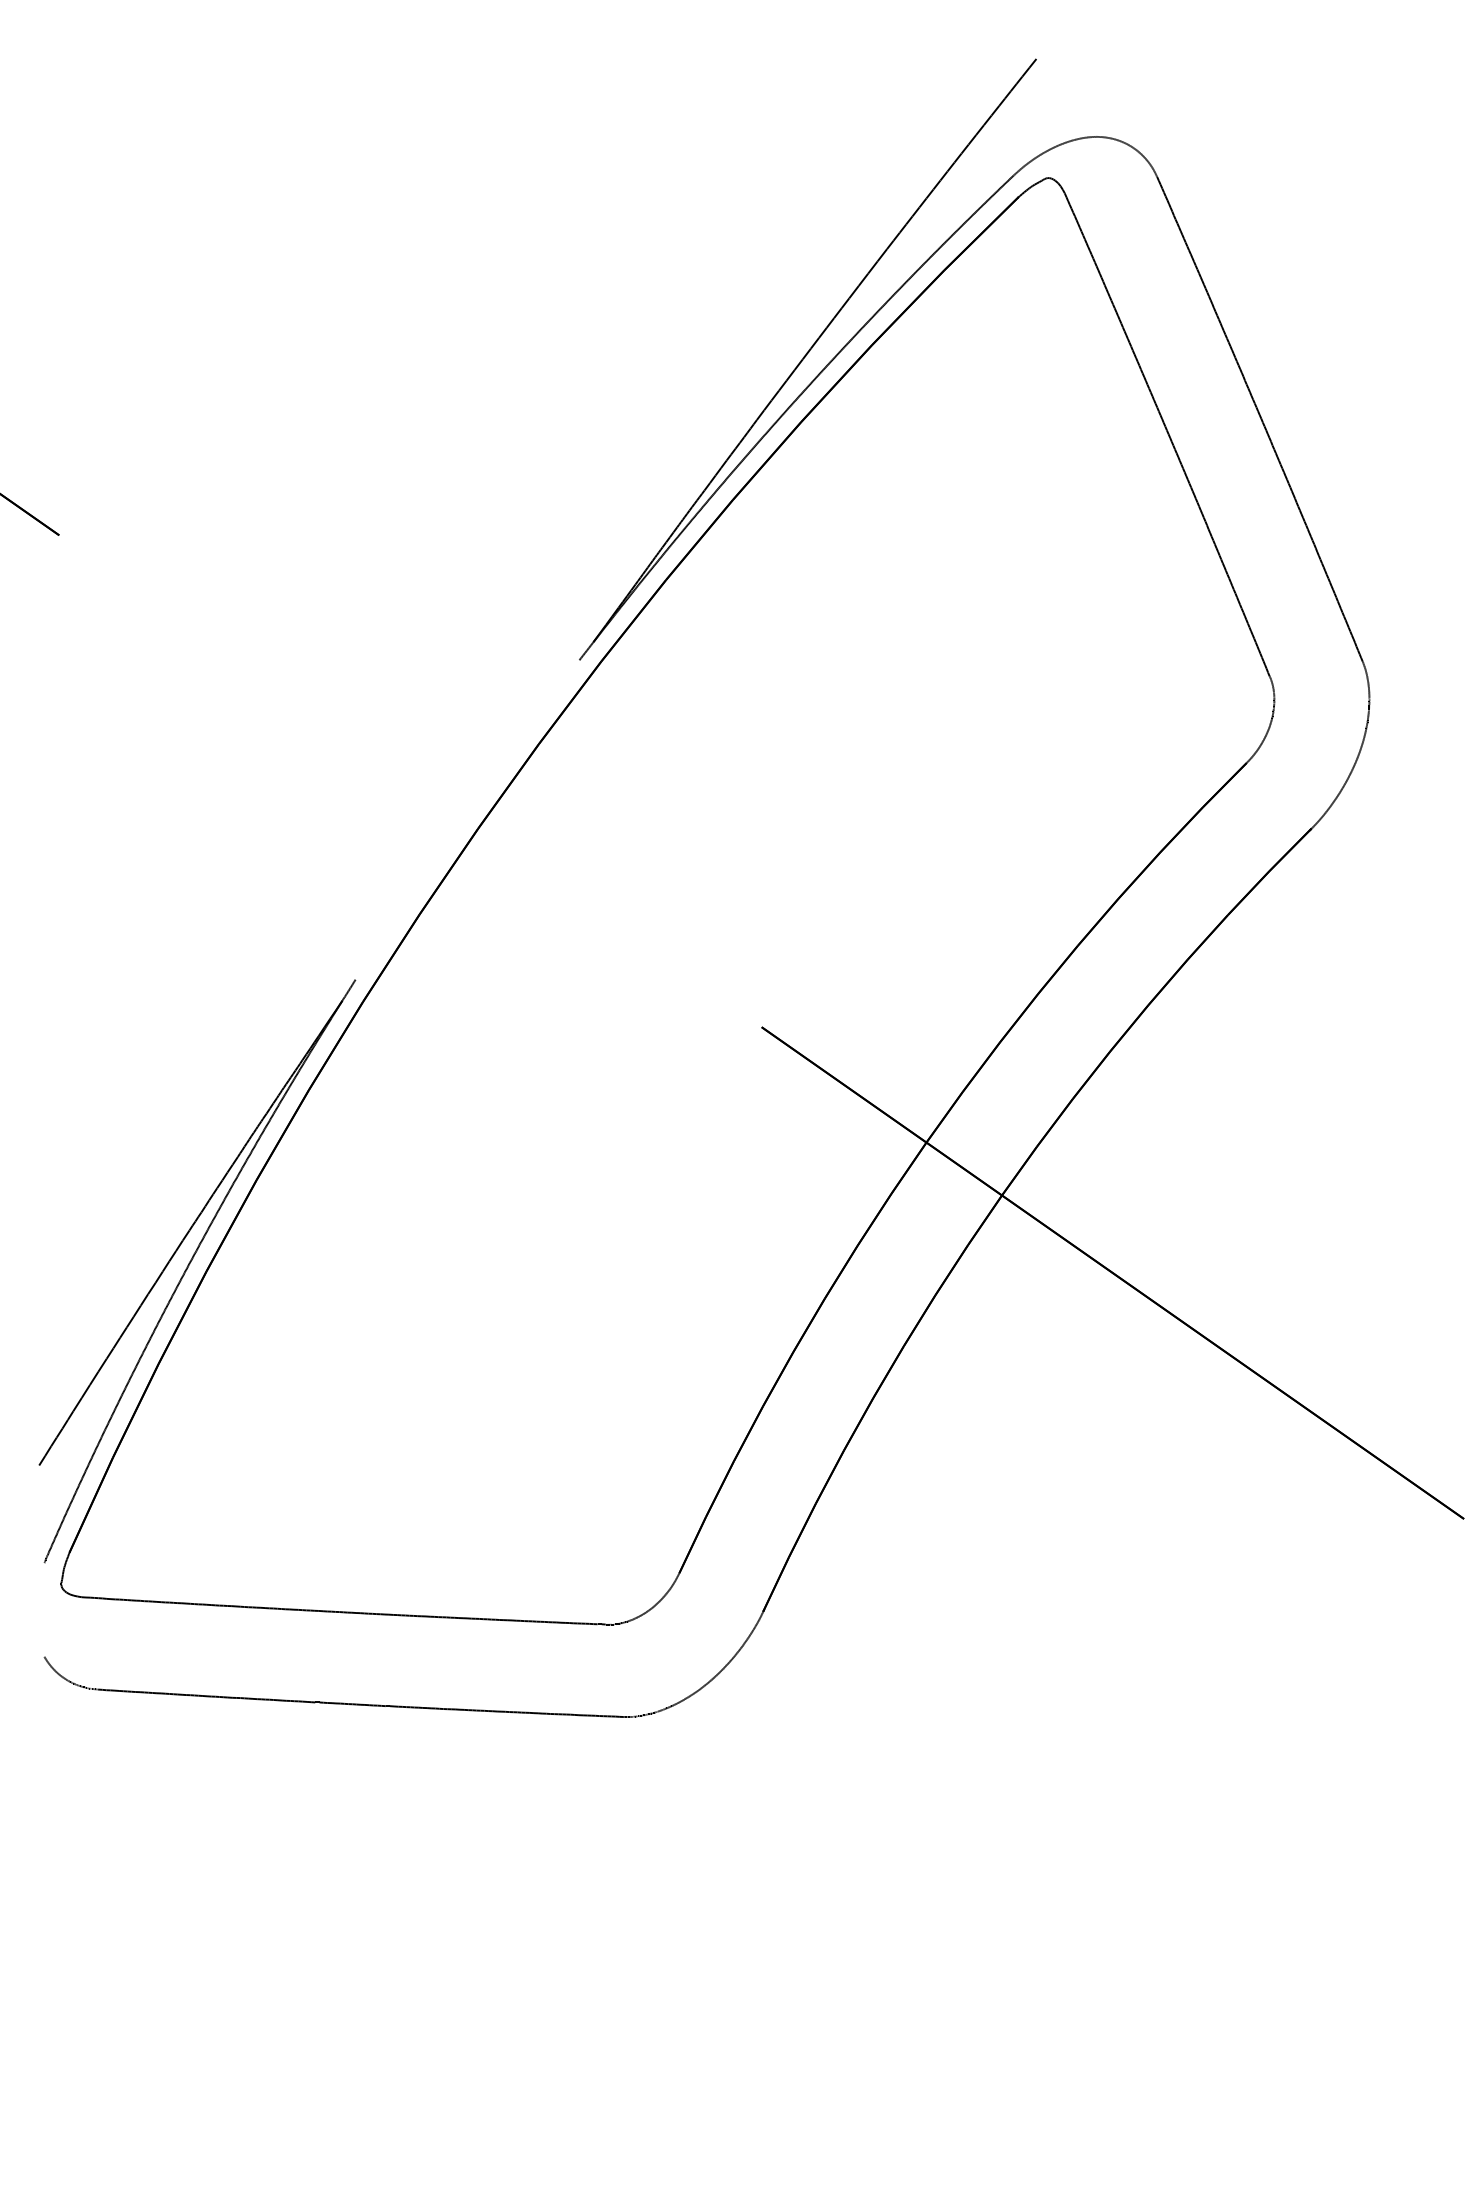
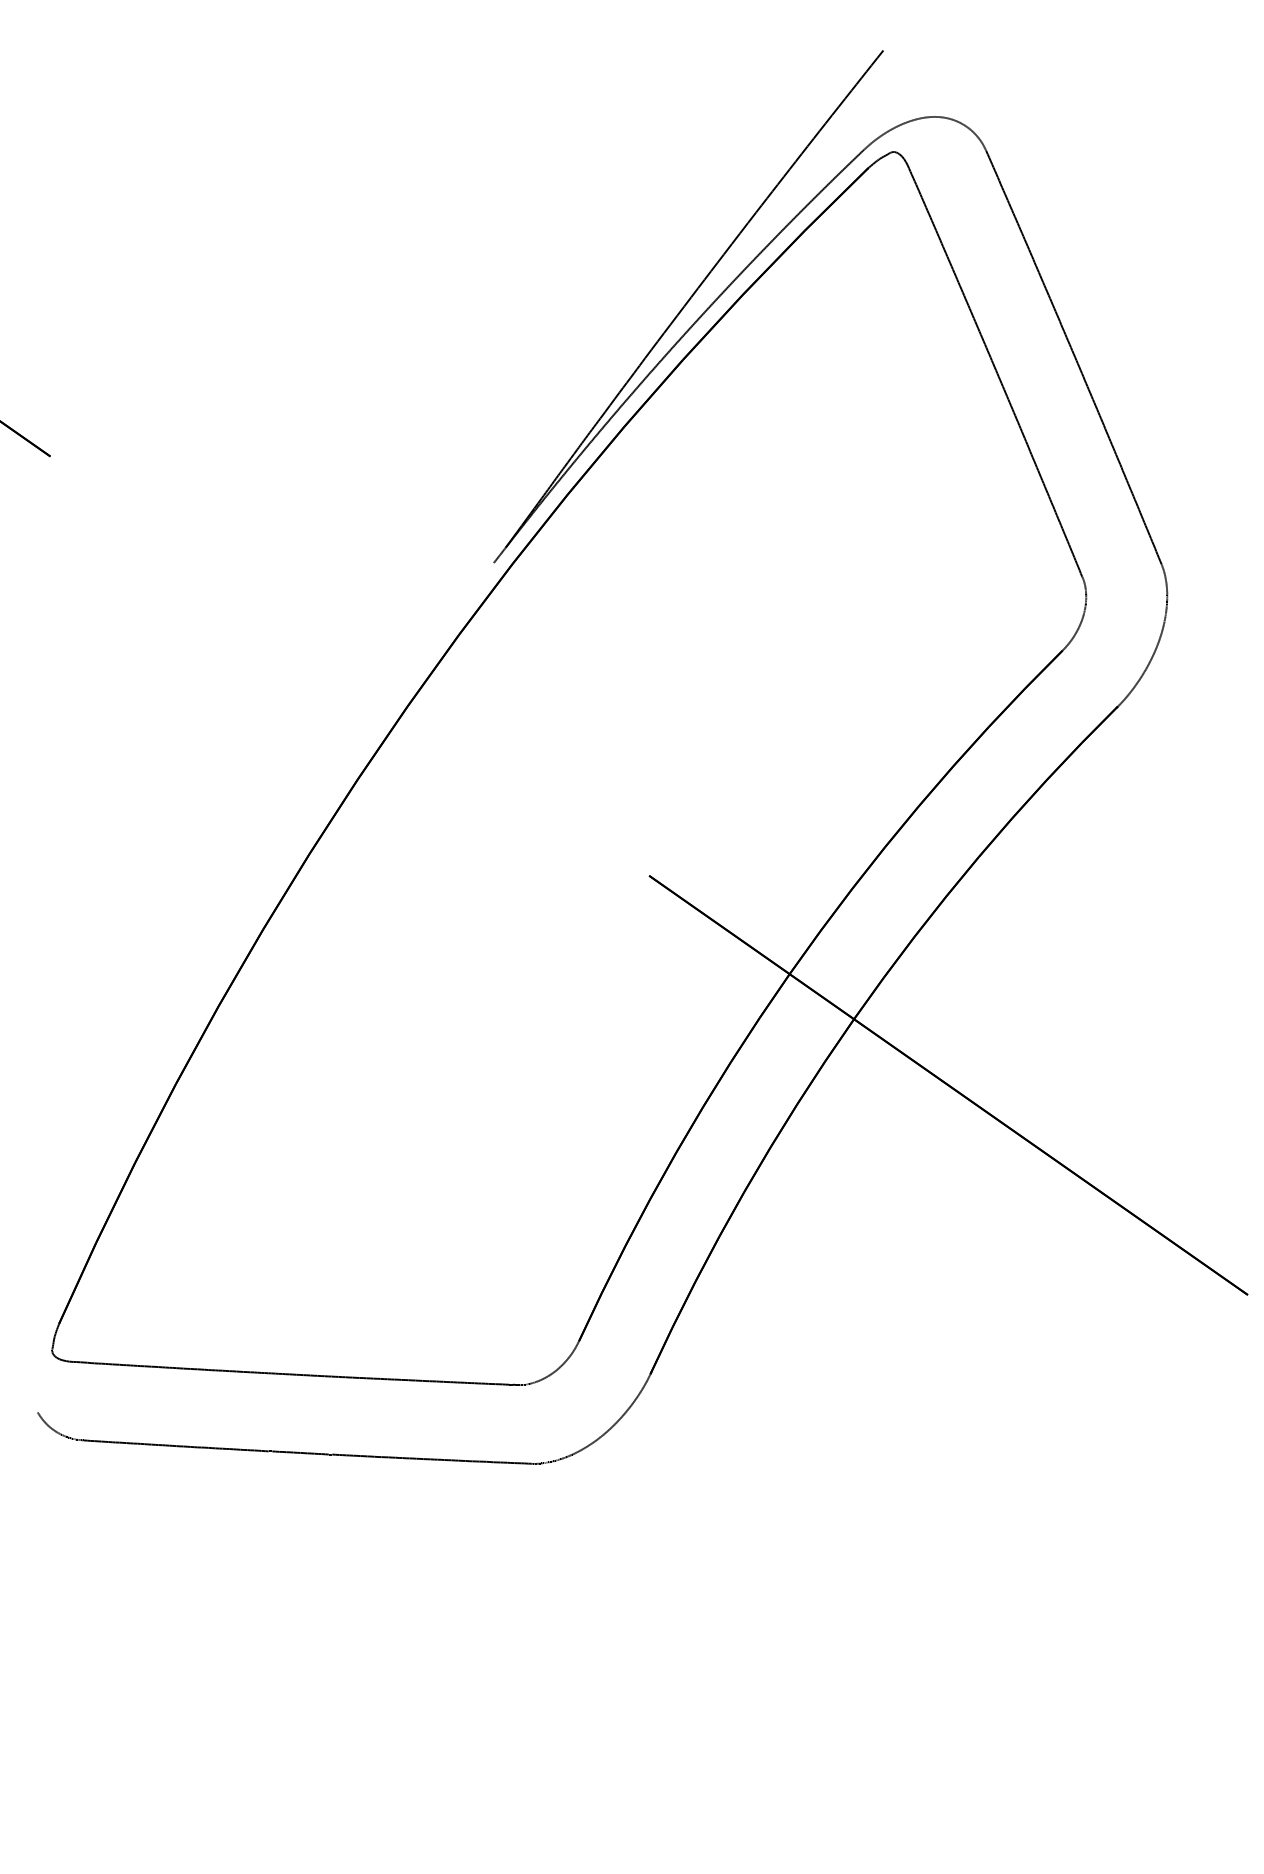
part: (189, 1266) -> (161, 1079), removed

